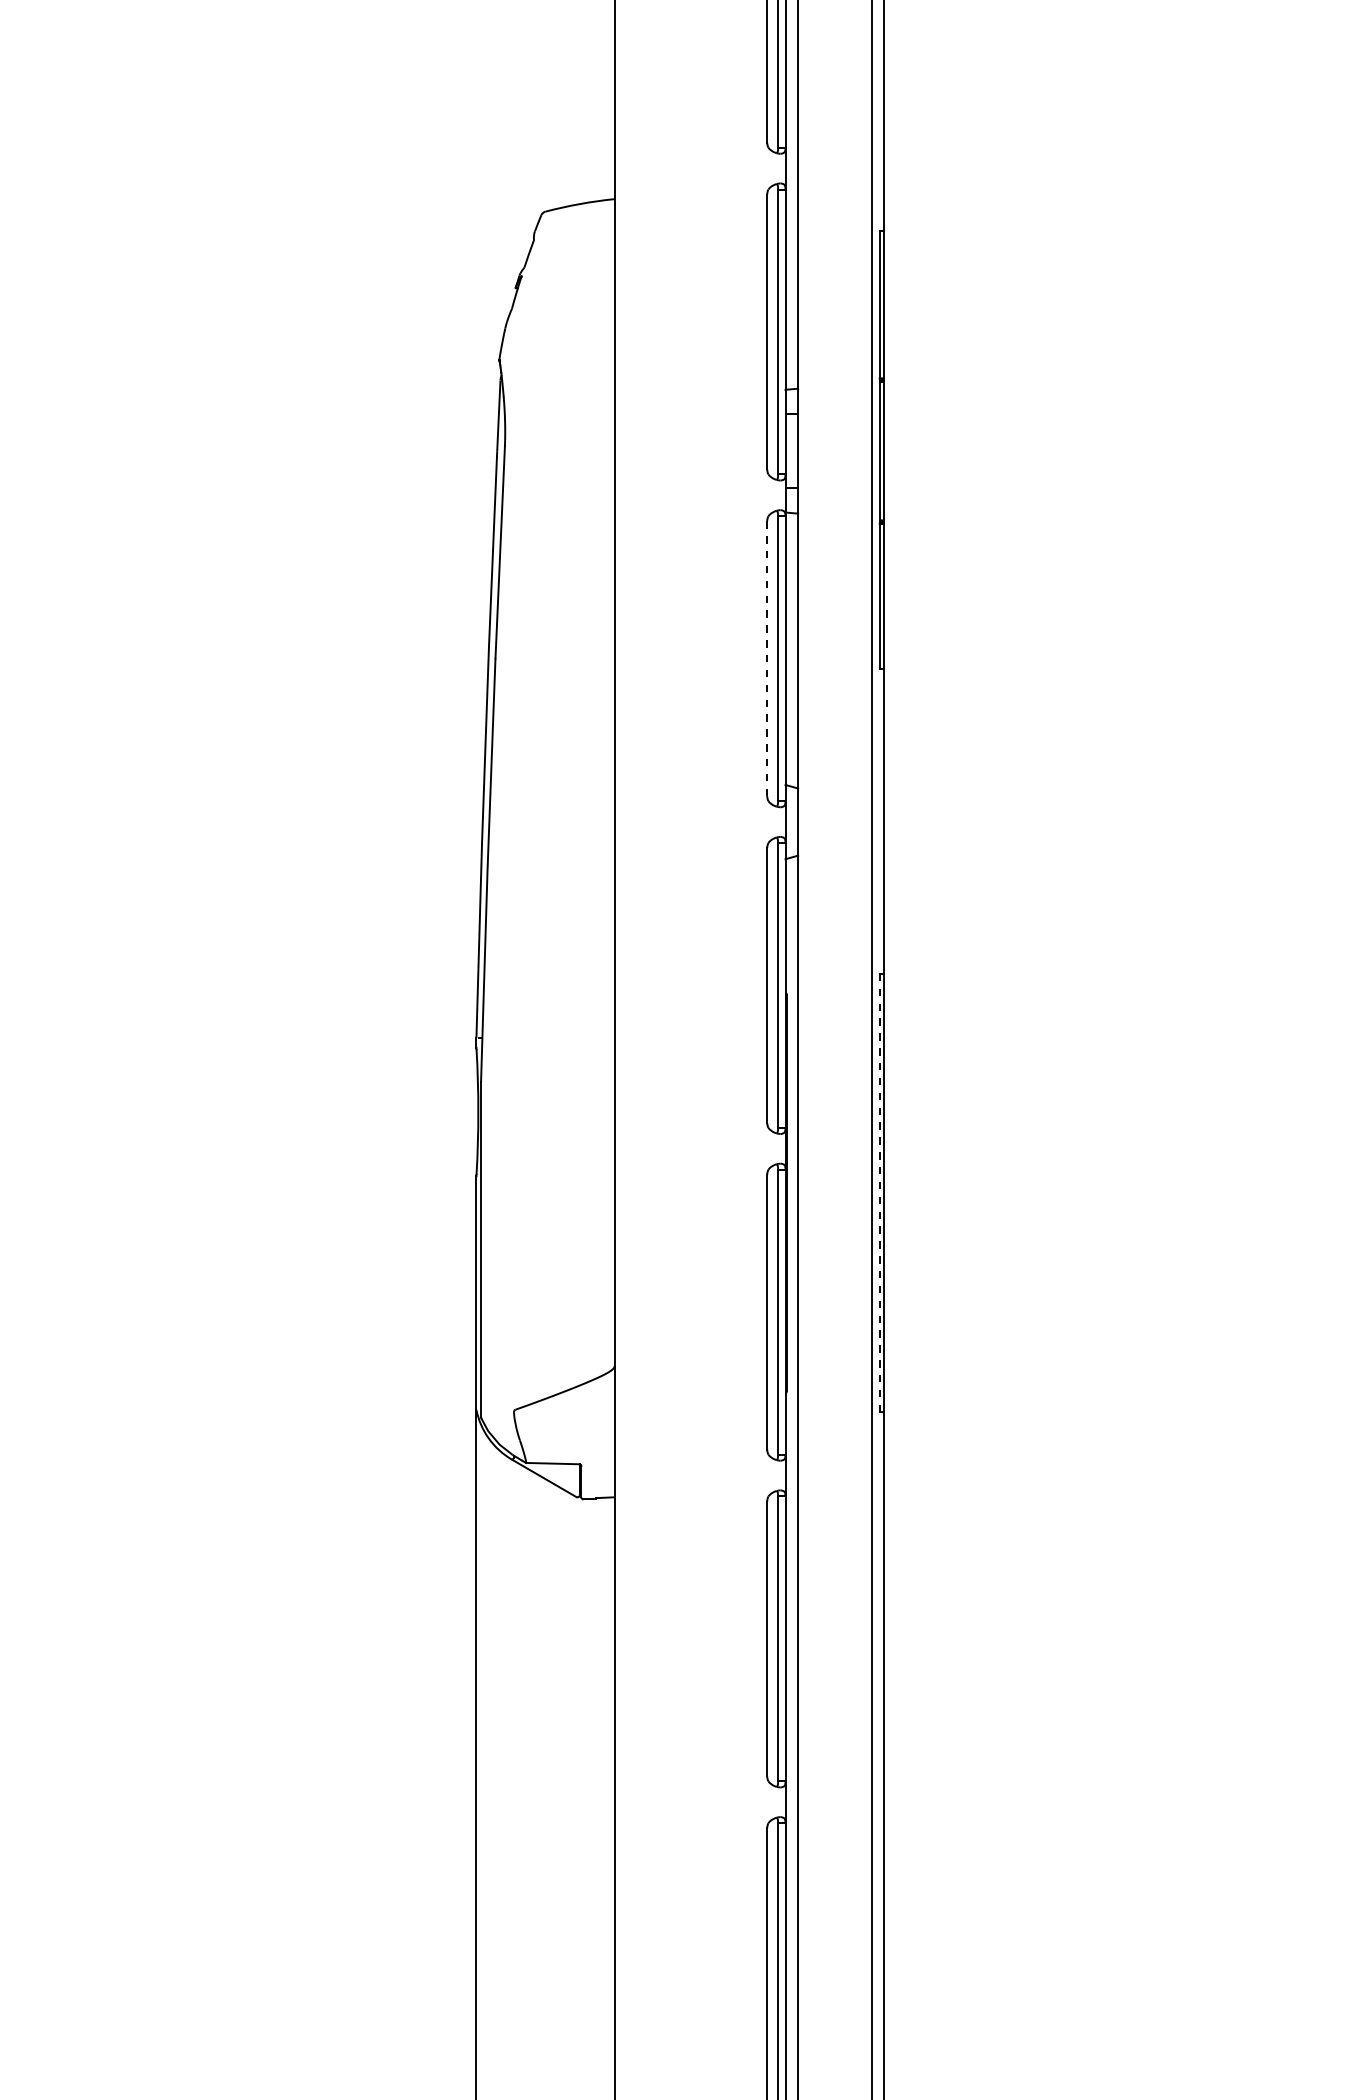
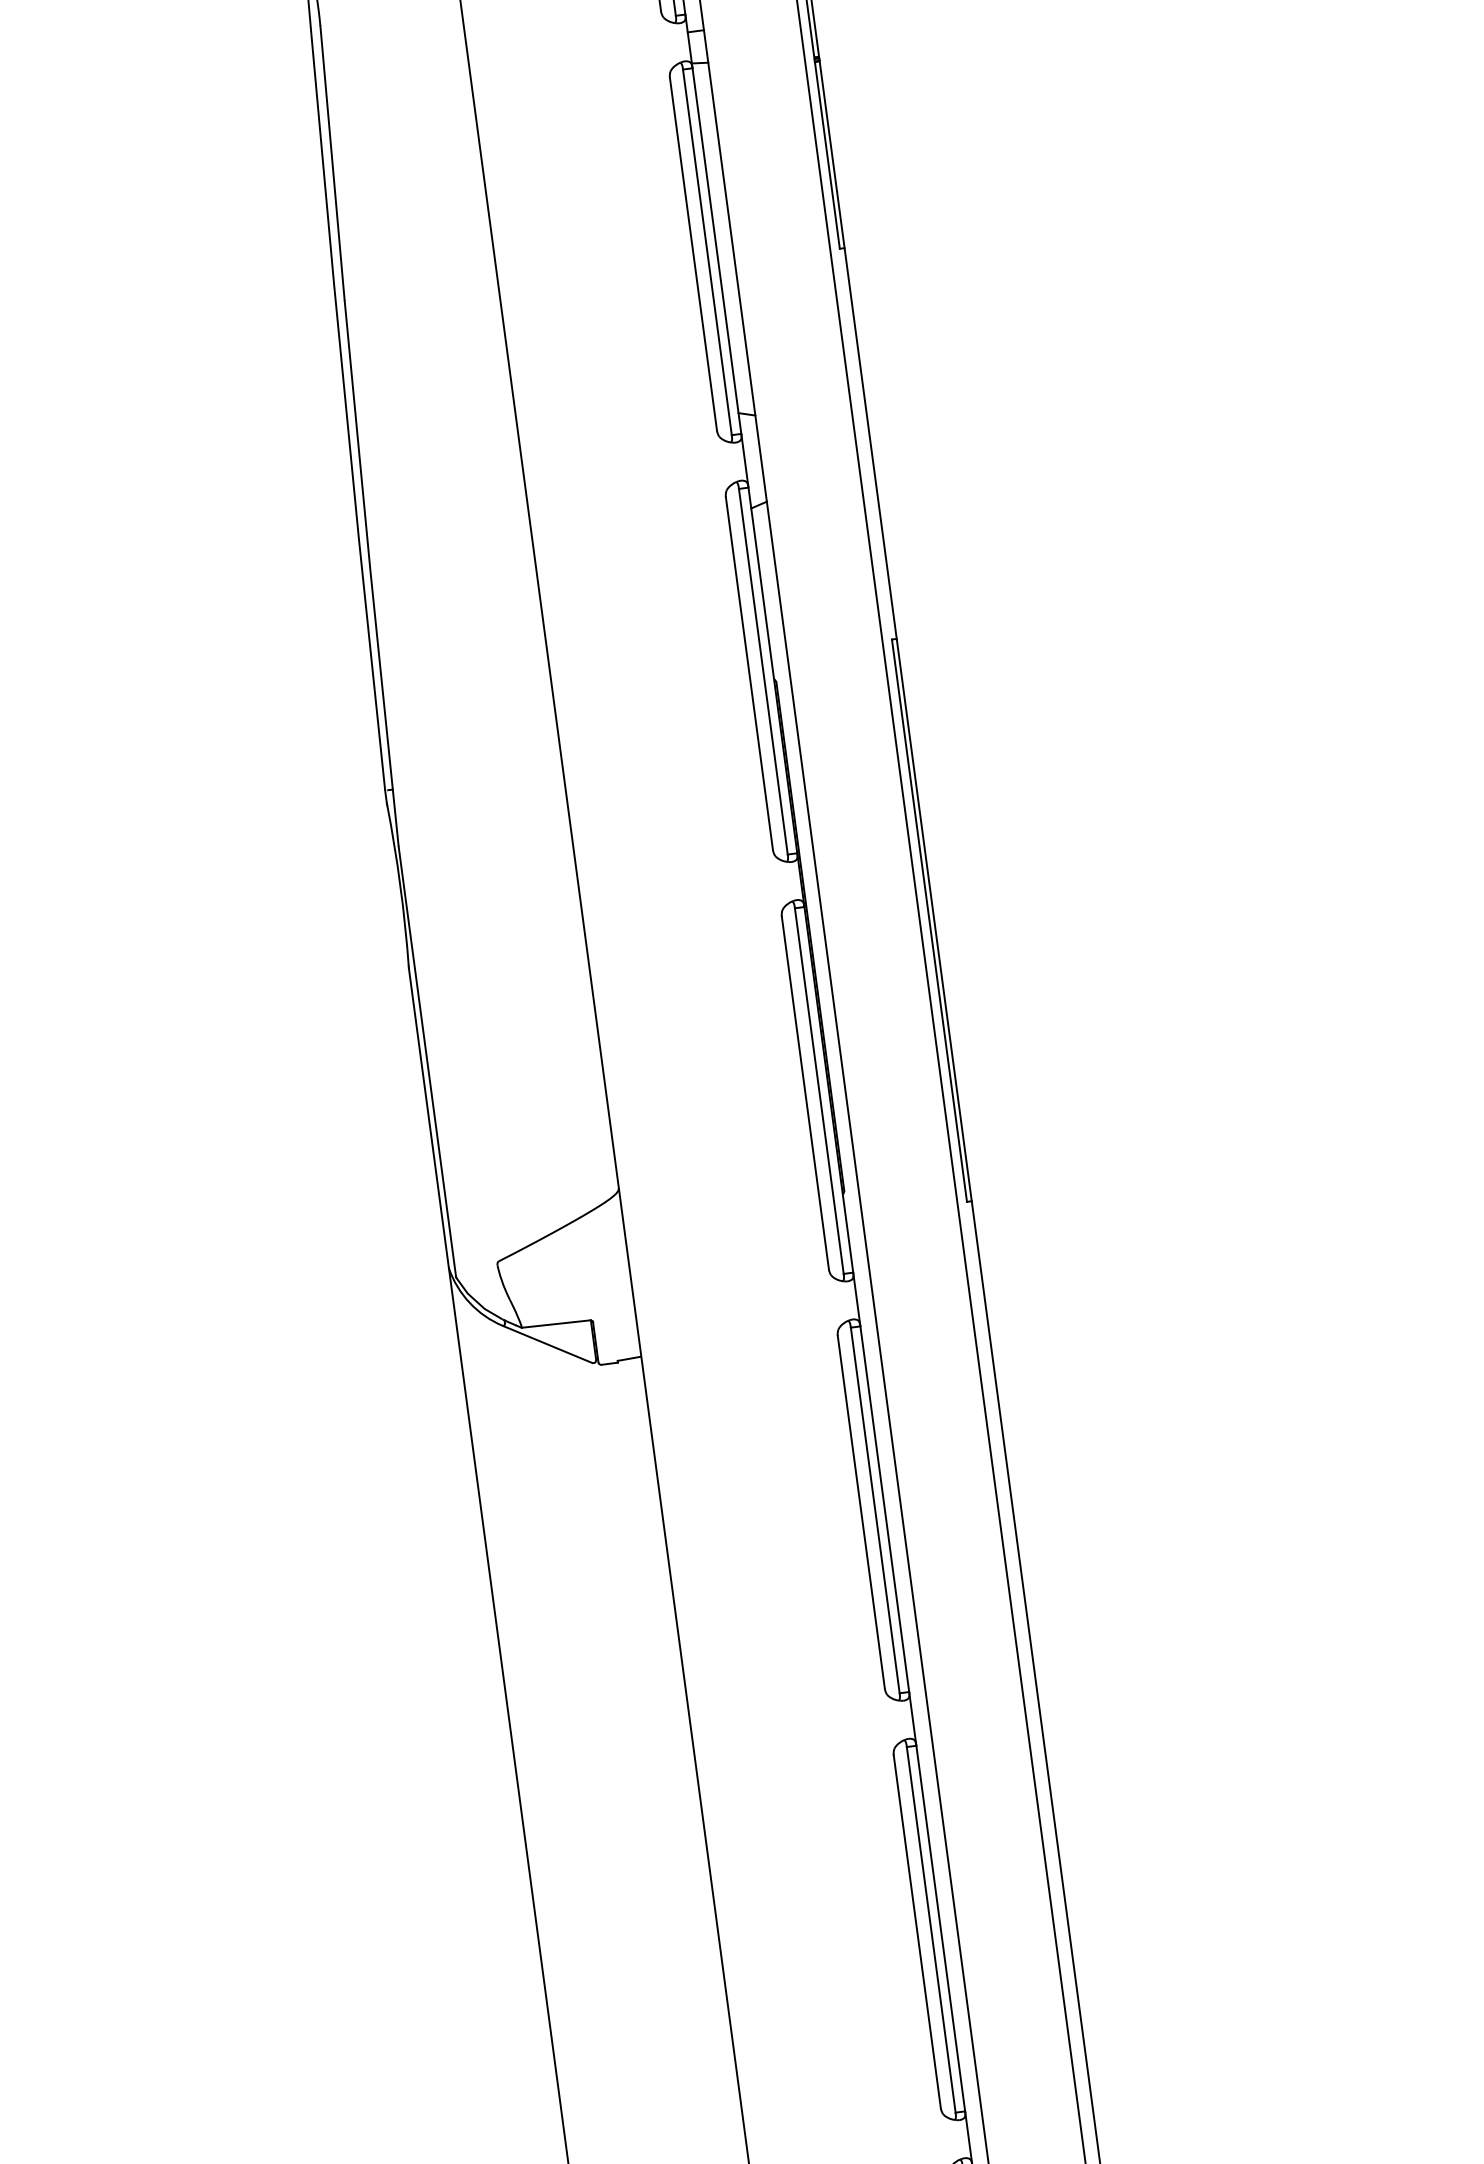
line: (767, 659) -> (693, 255), dashed -> solid
line: (879, 1193) -> (929, 921), dashed -> solid

